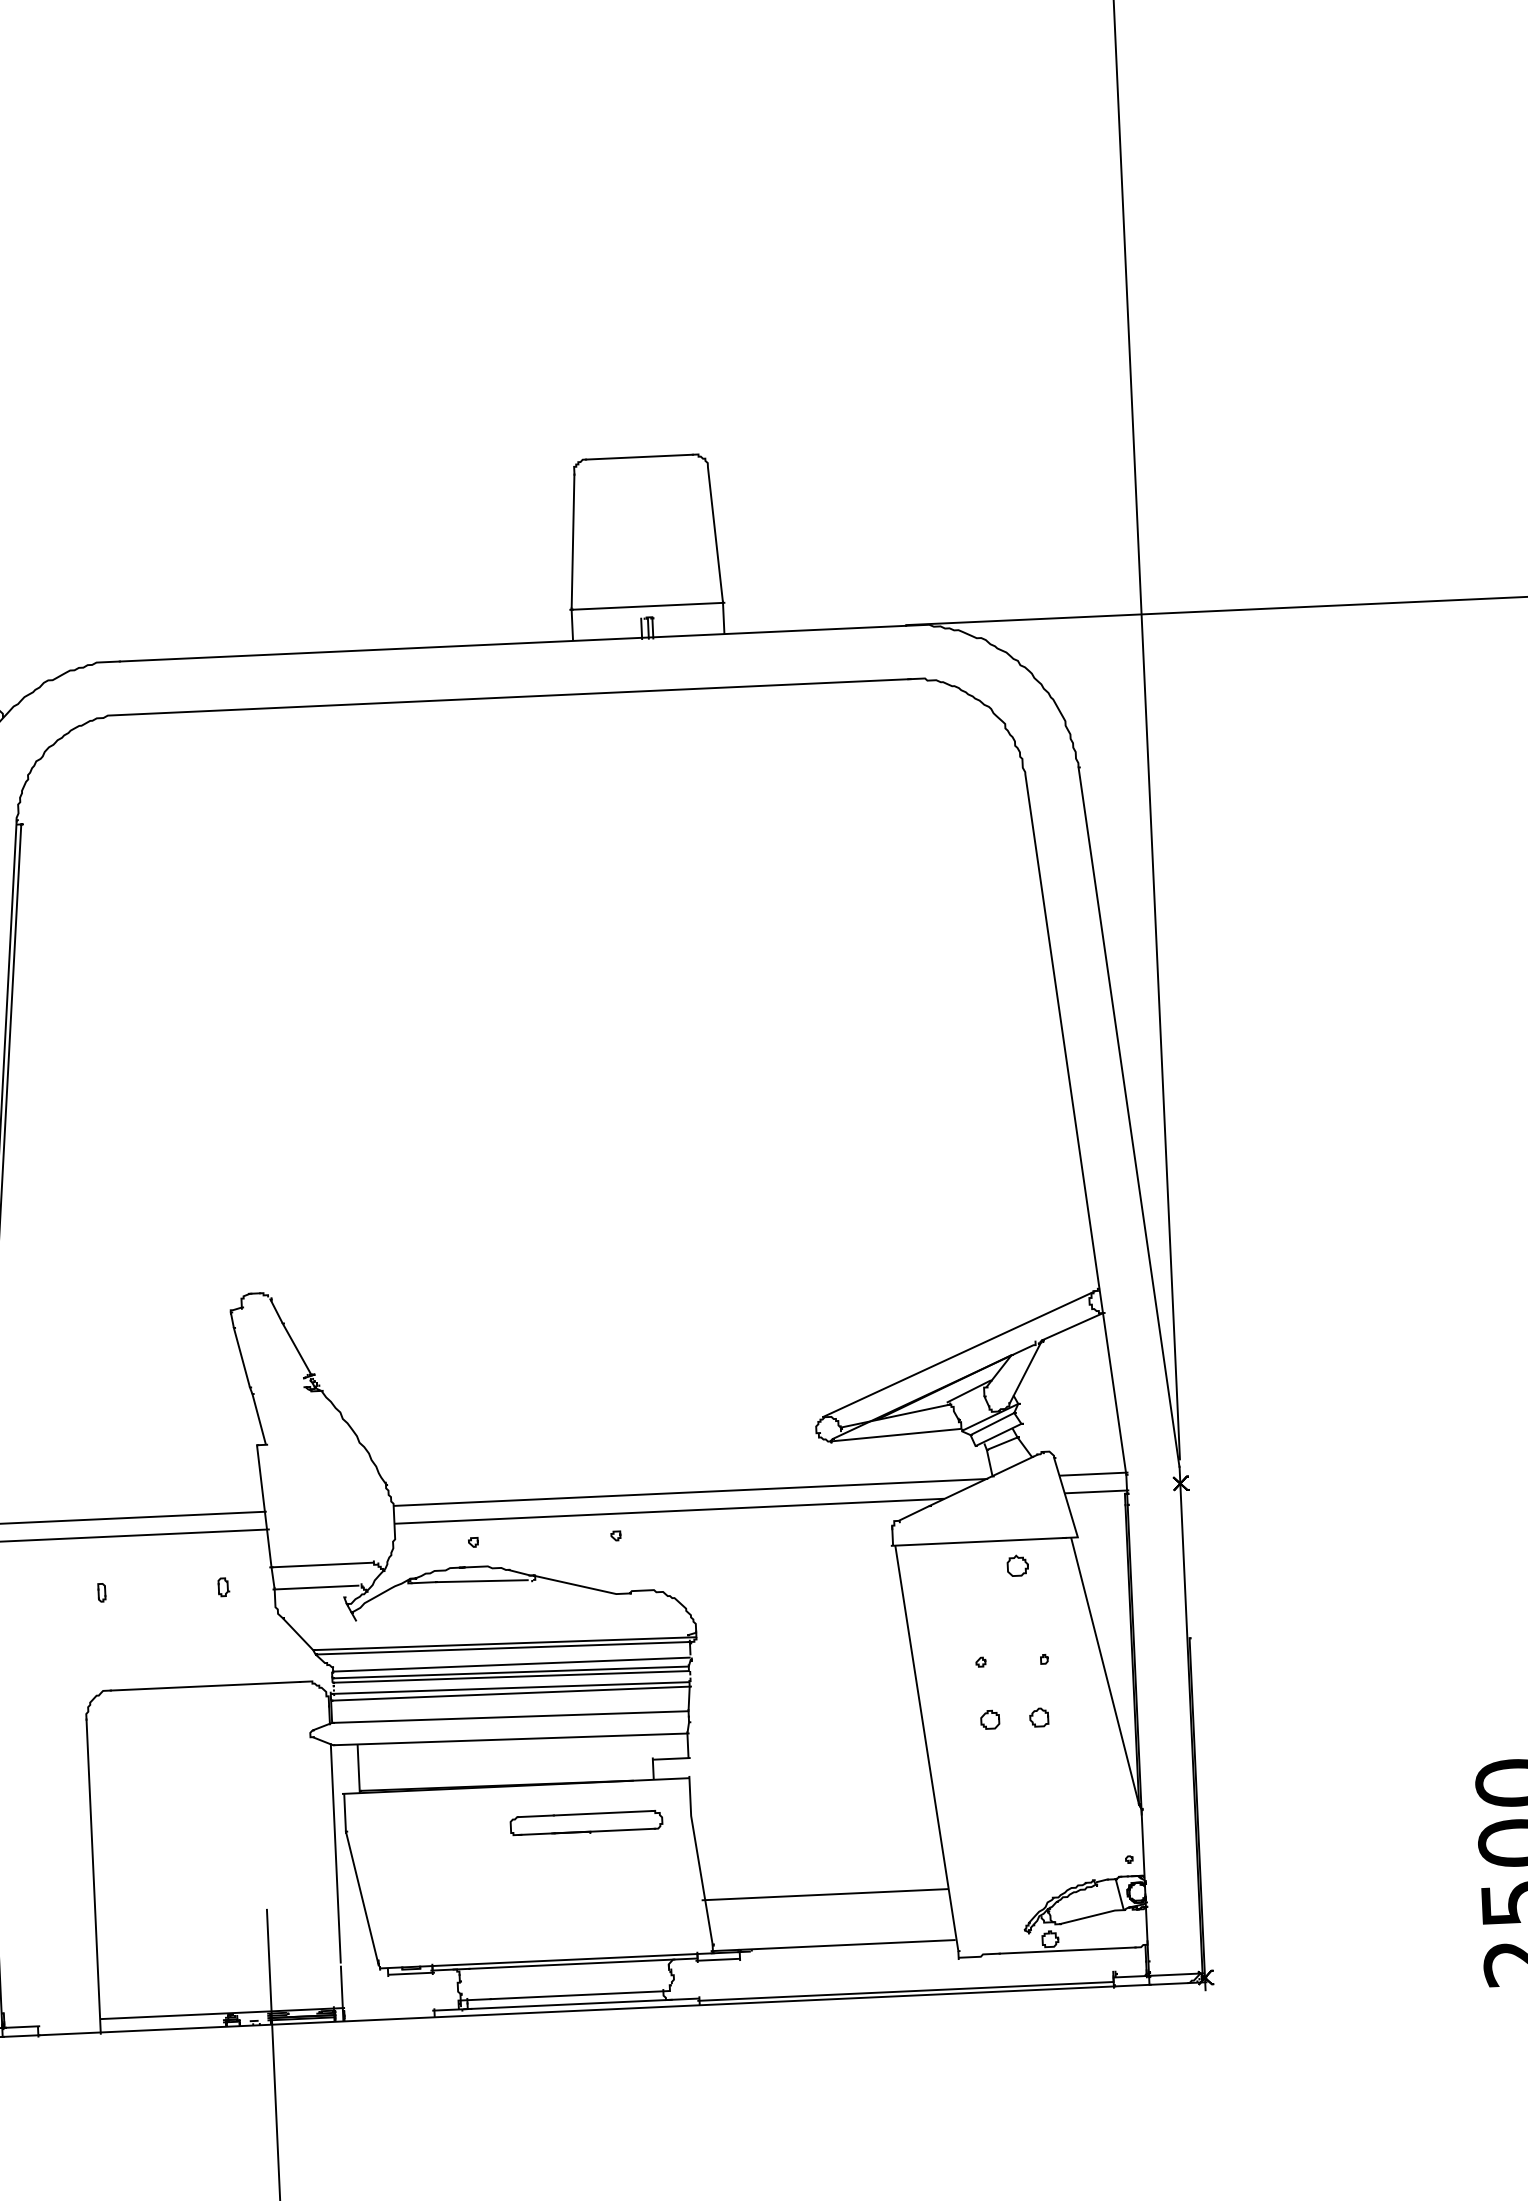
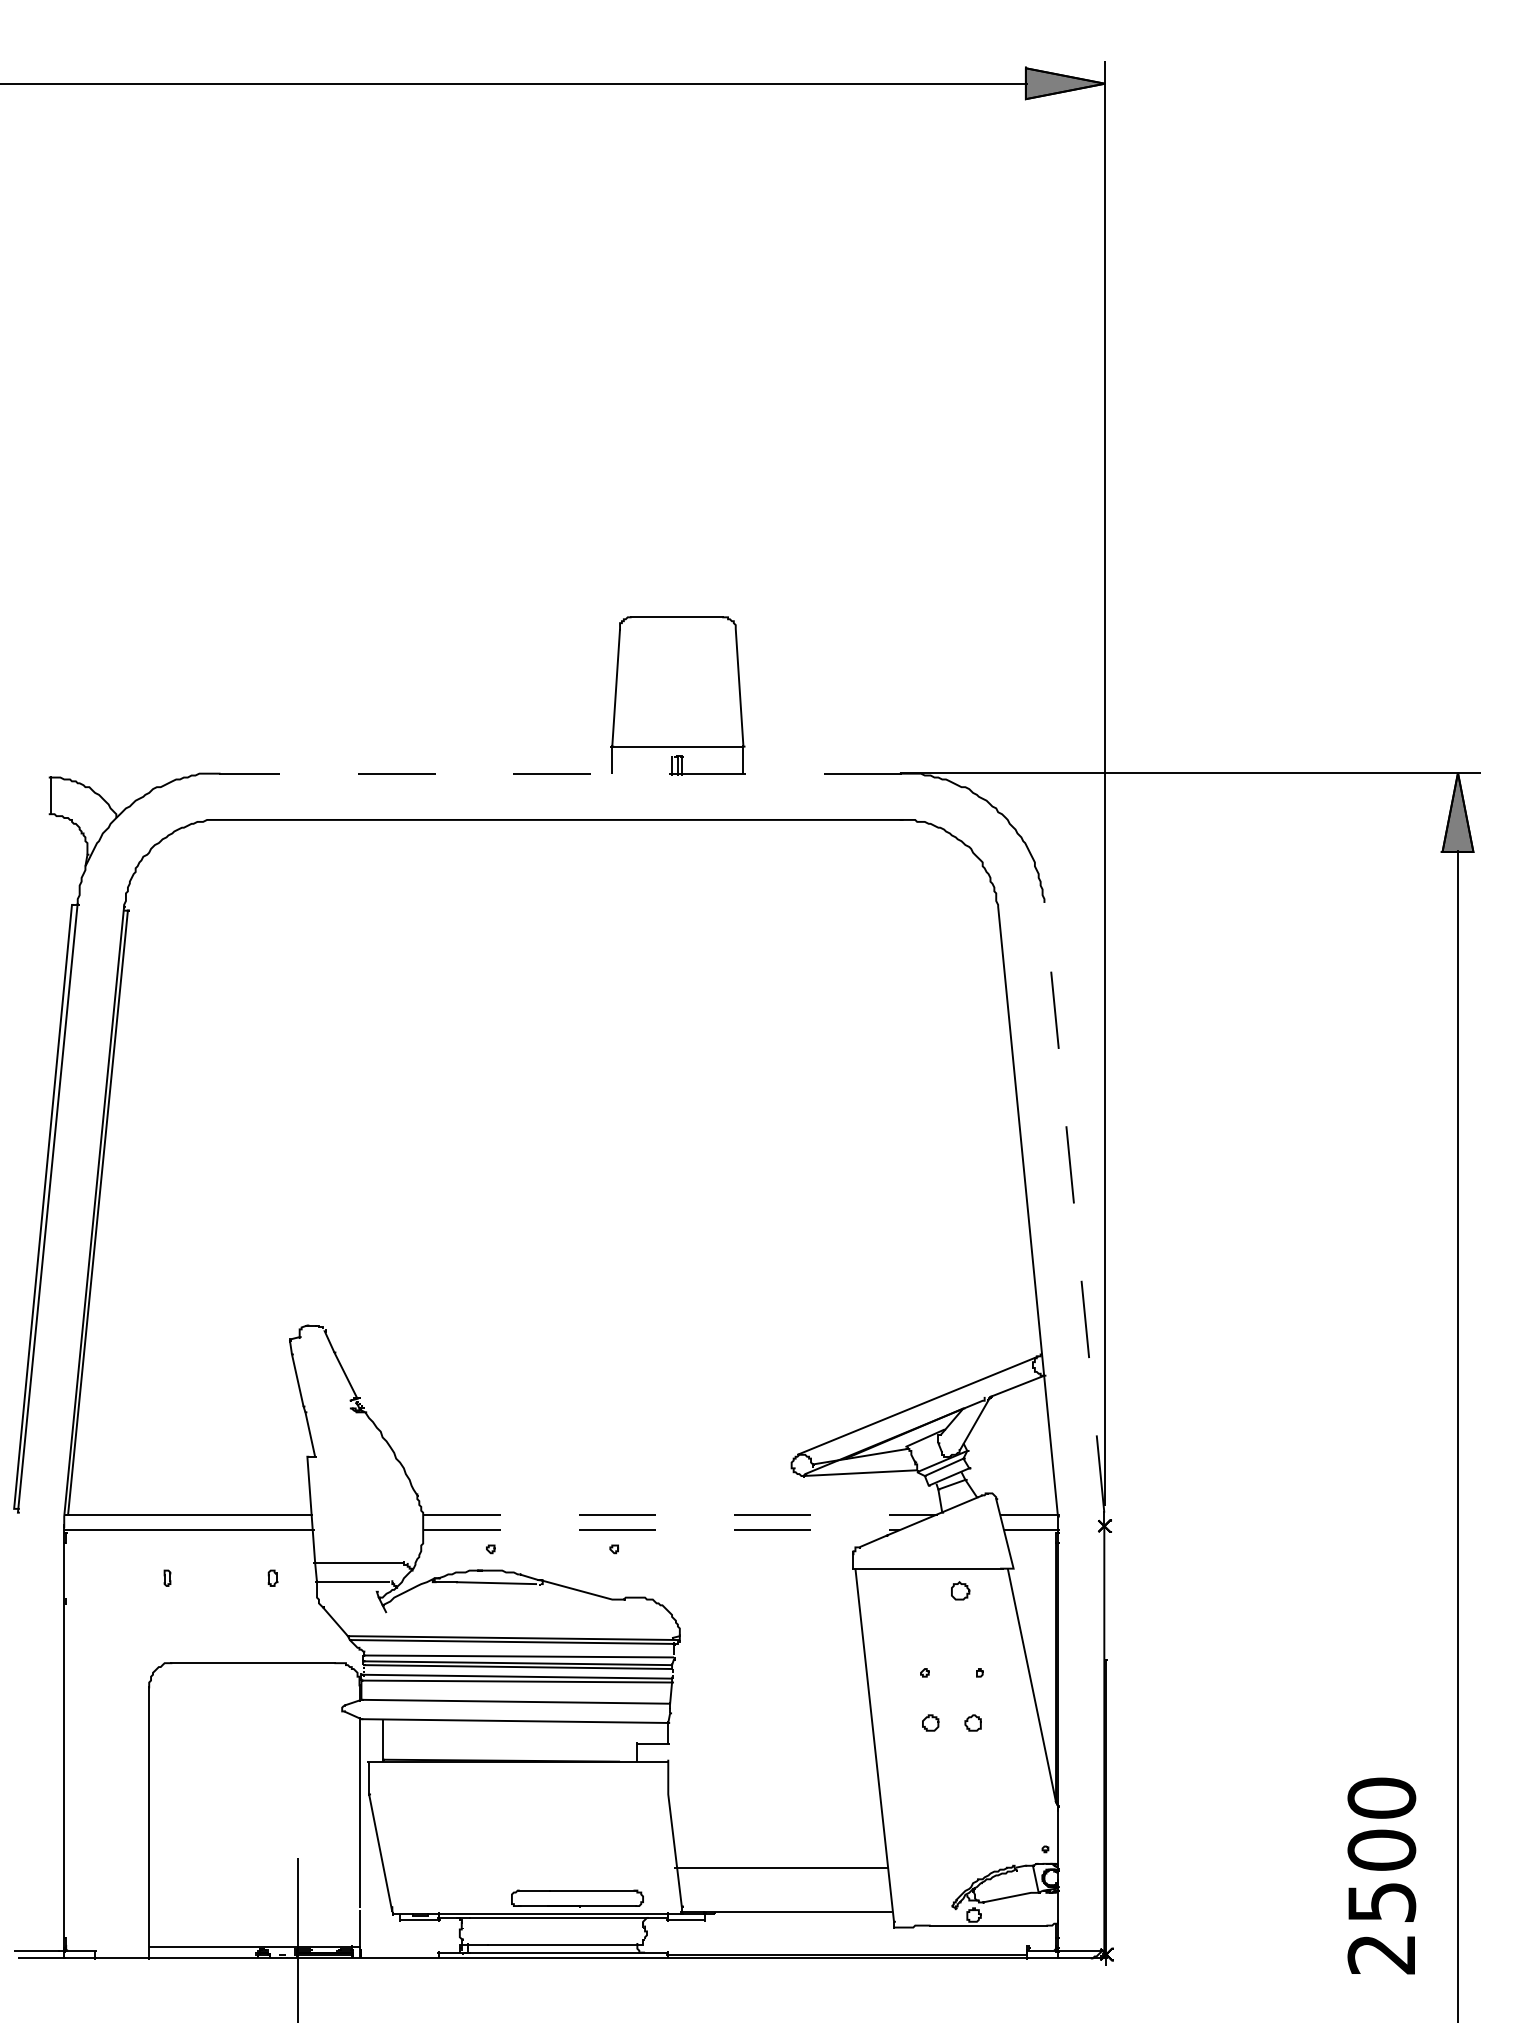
line: (513, 643) -> (560, 773), solid -> dashed
line: (1129, 1116) -> (1074, 1206), solid -> dashed
line: (690, 1492) -> (680, 1514), solid -> dashed
line: (669, 1511) -> (661, 1530), solid -> dashed
part: (586, 1823) -> (577, 1898), moved

